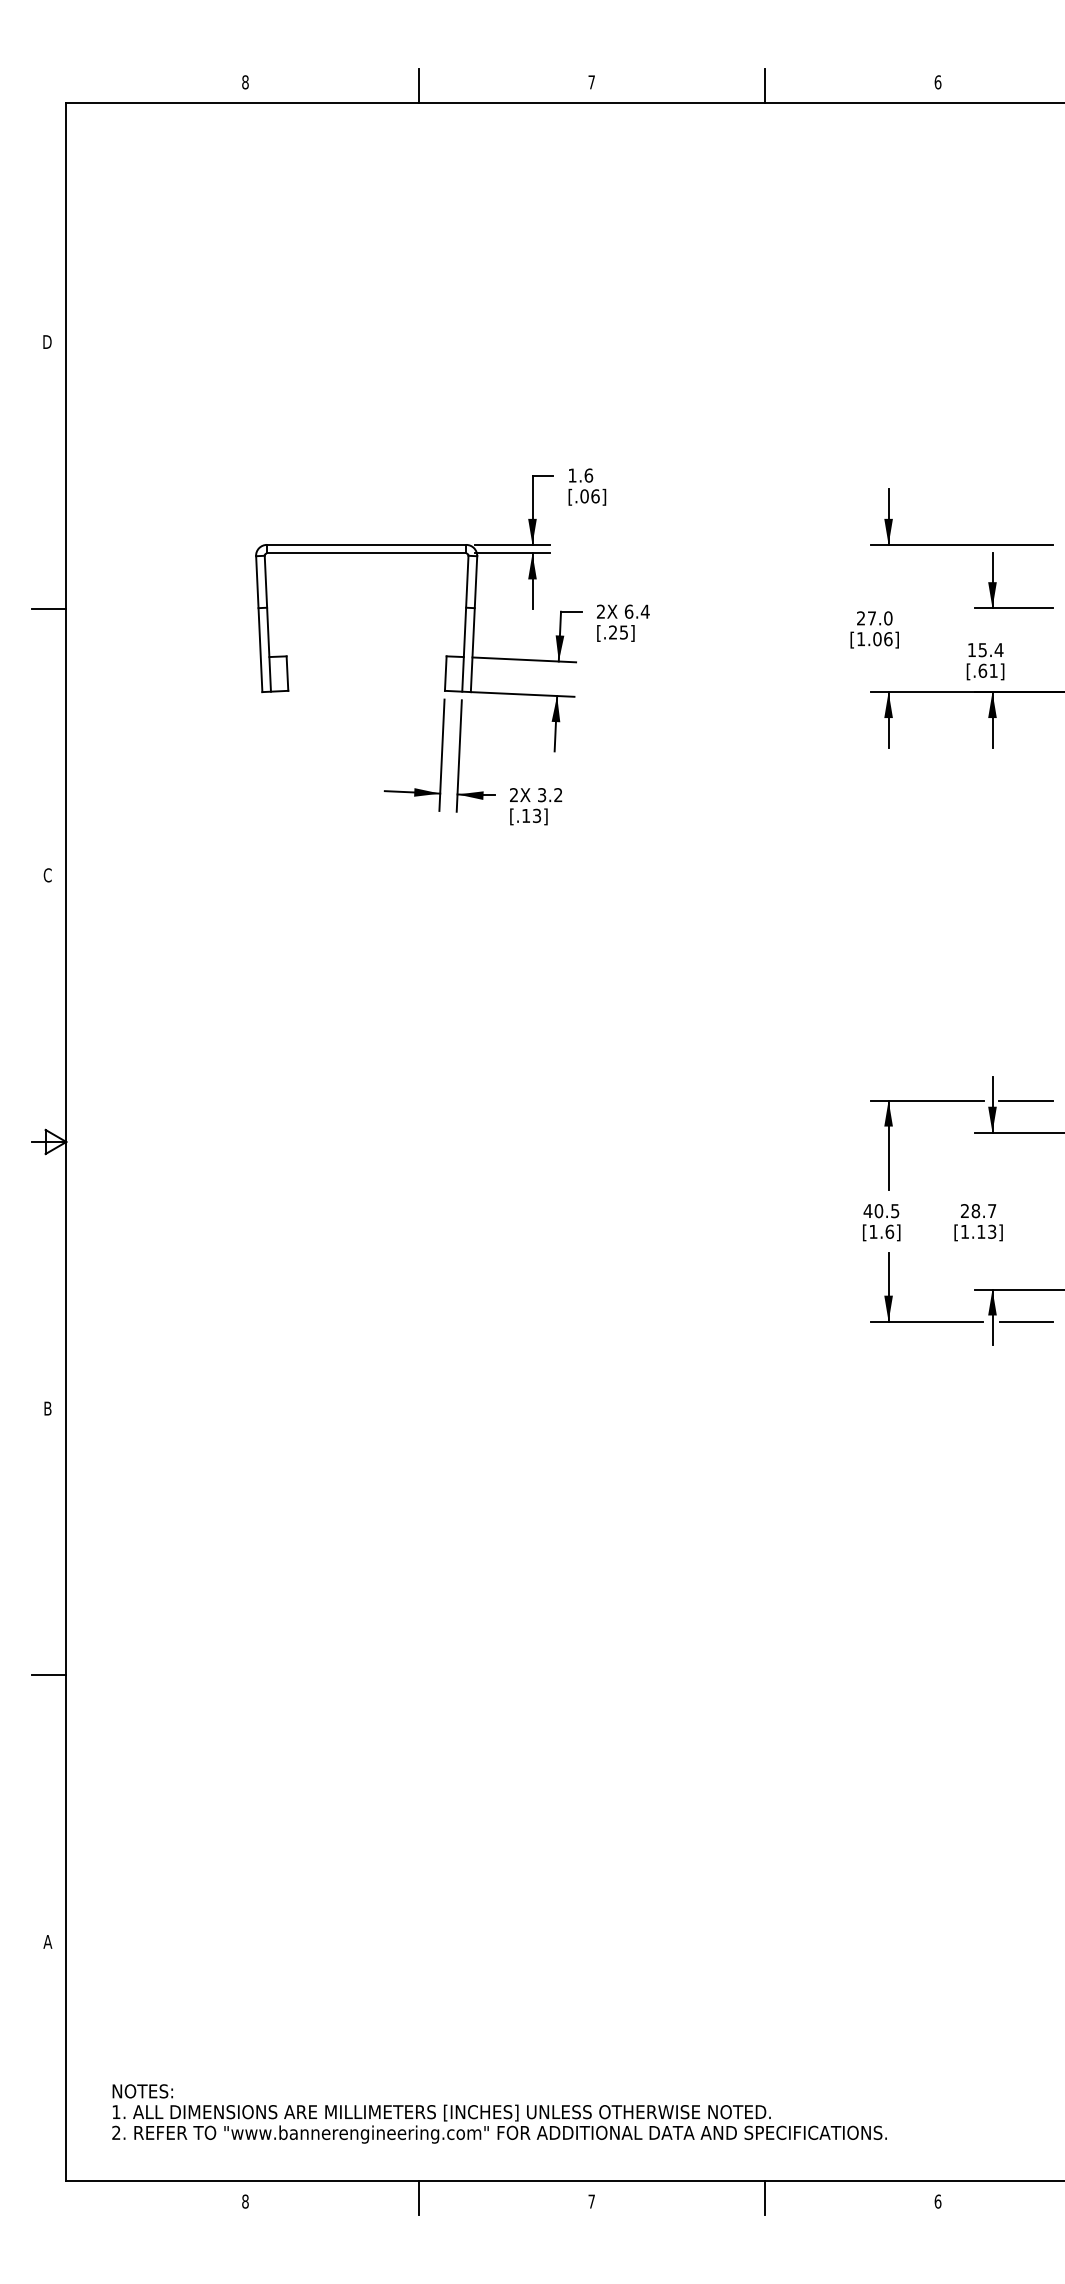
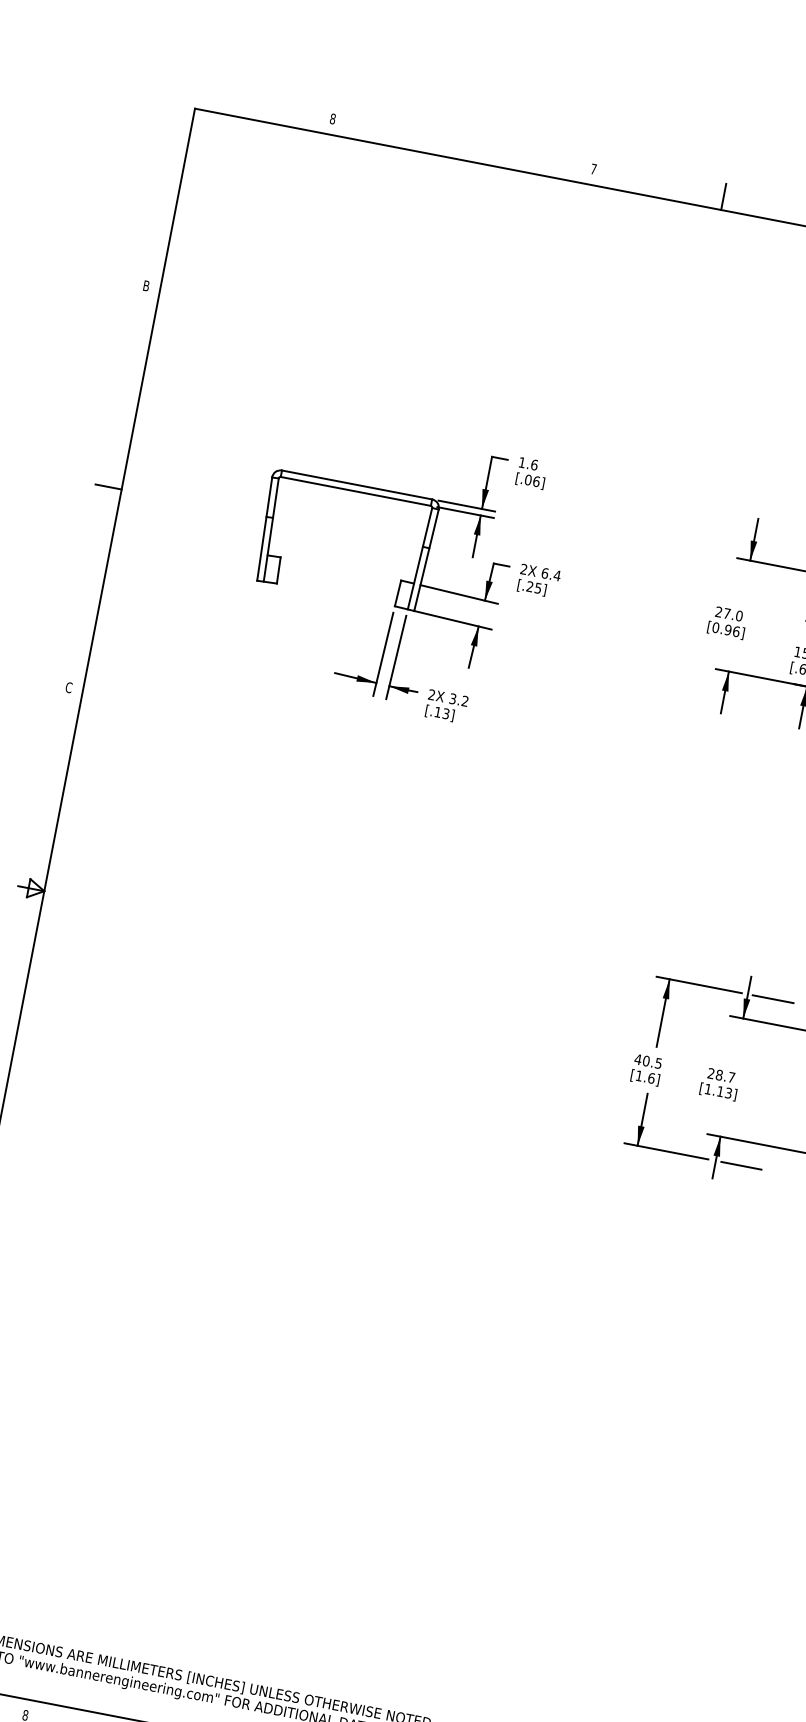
line: (418, 85) -> (462, 146), removed
text: (47, 341) -> (146, 285), D -> B
text: (868, 639) -> (721, 629), [1.06] -> [0.96]

